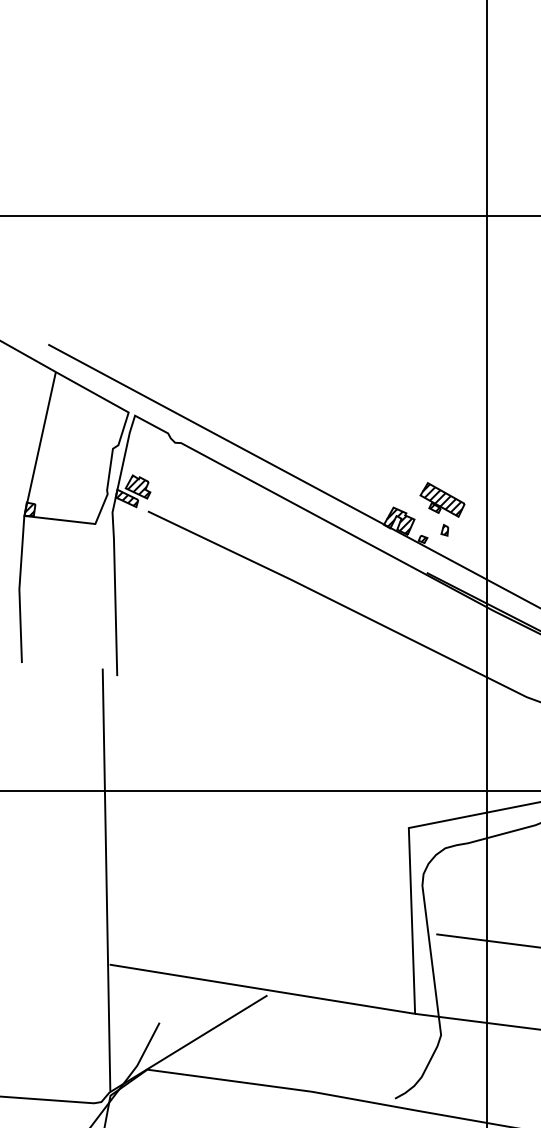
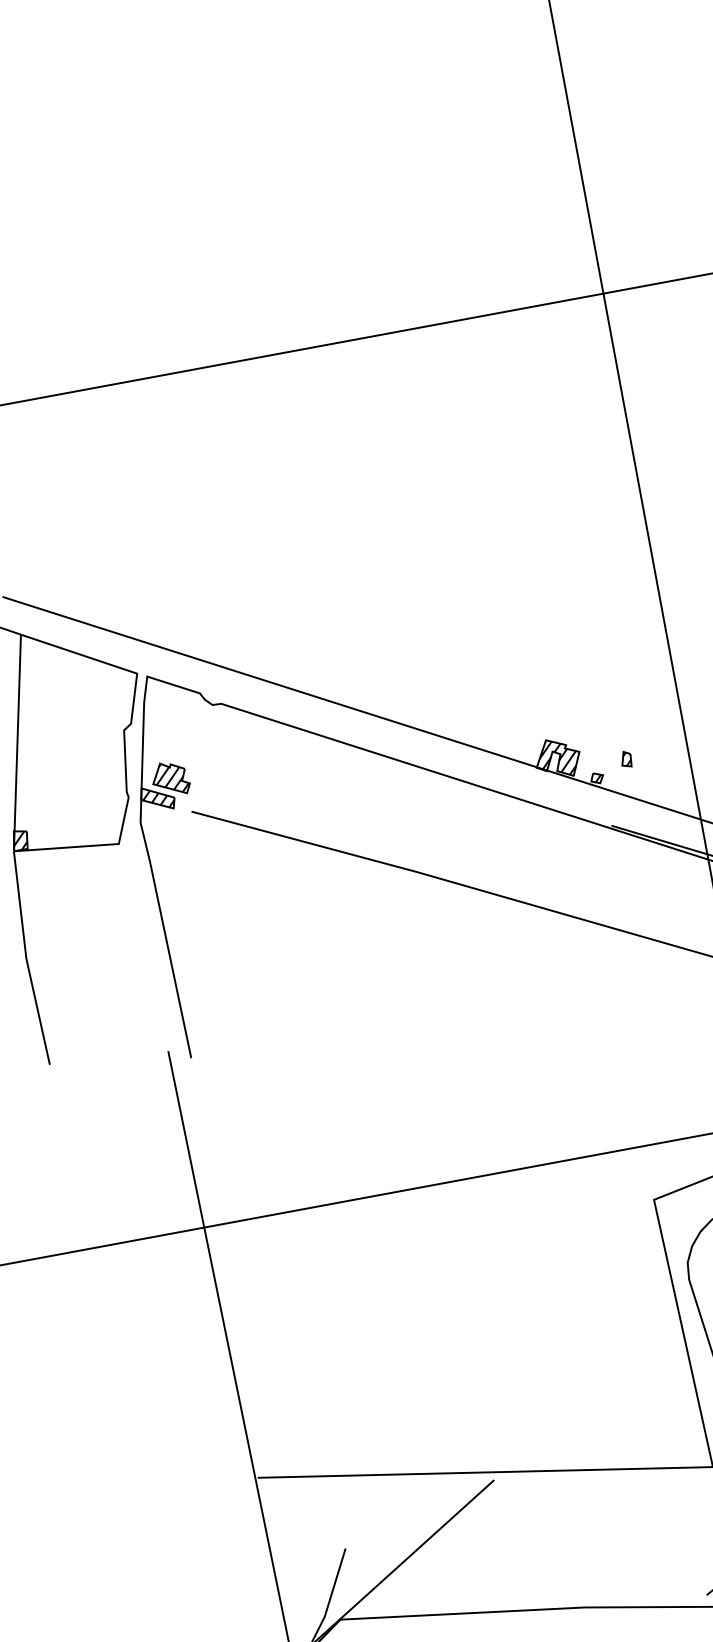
part: (442, 499) -> (614, 715), removed

